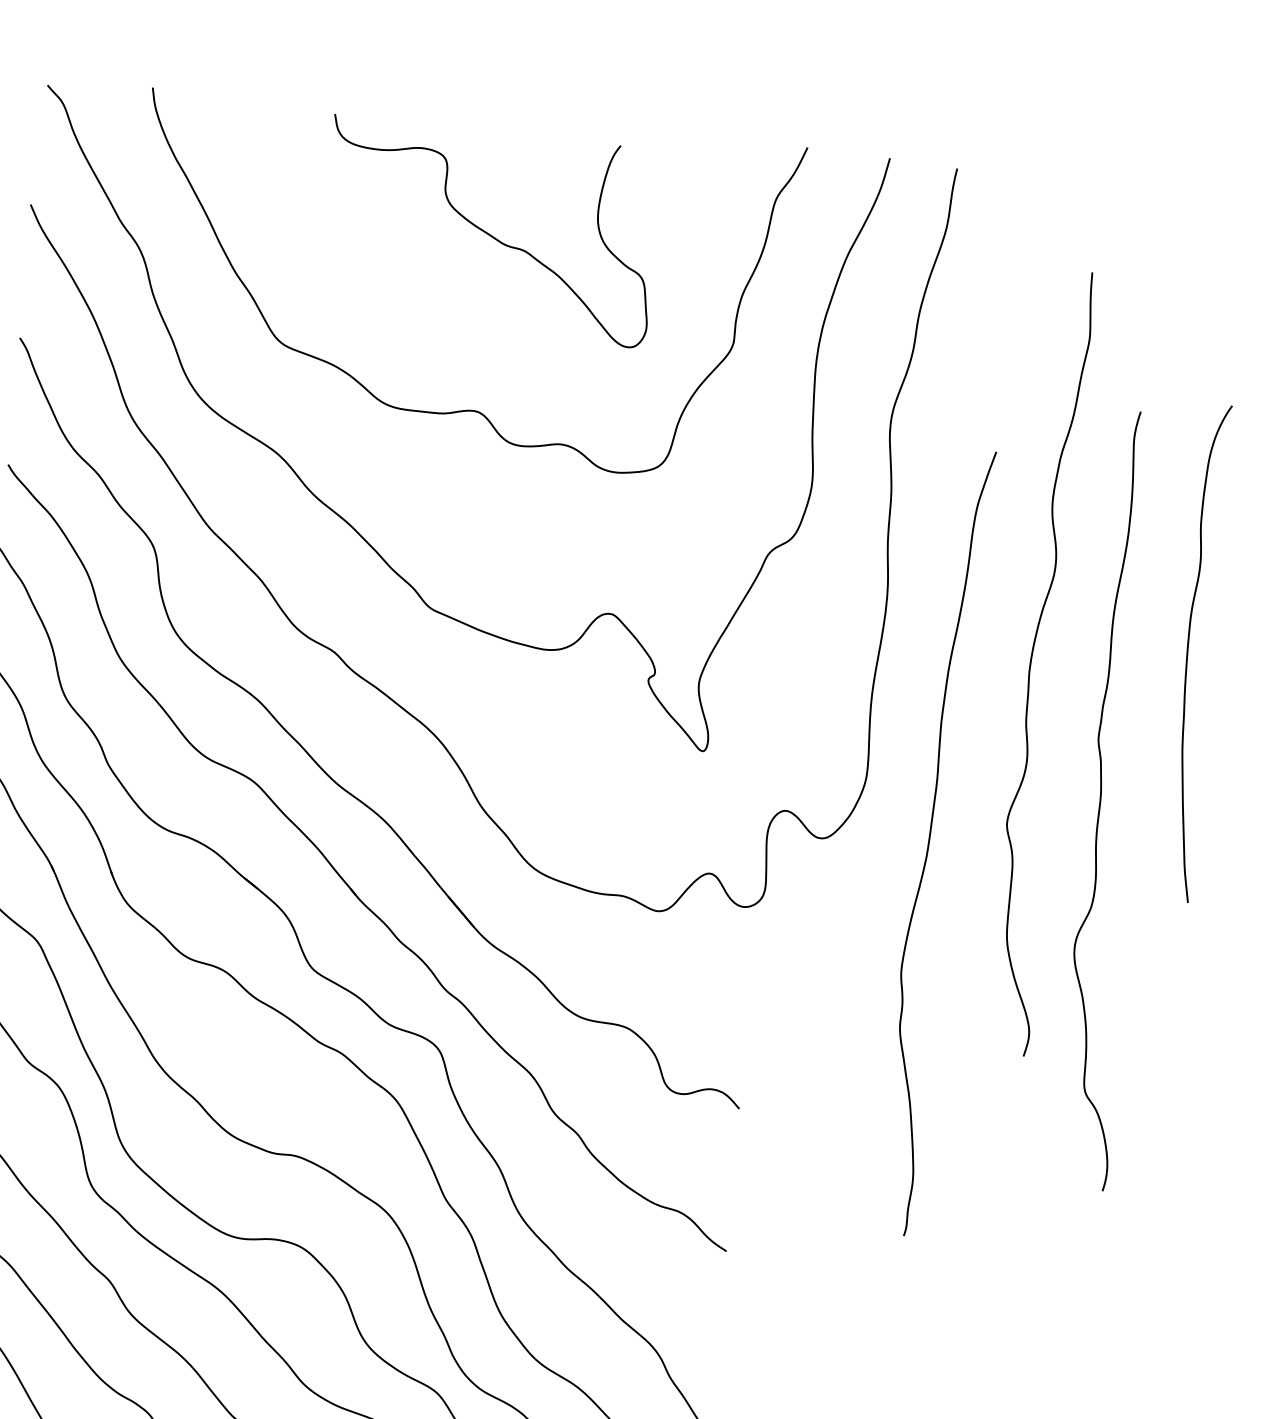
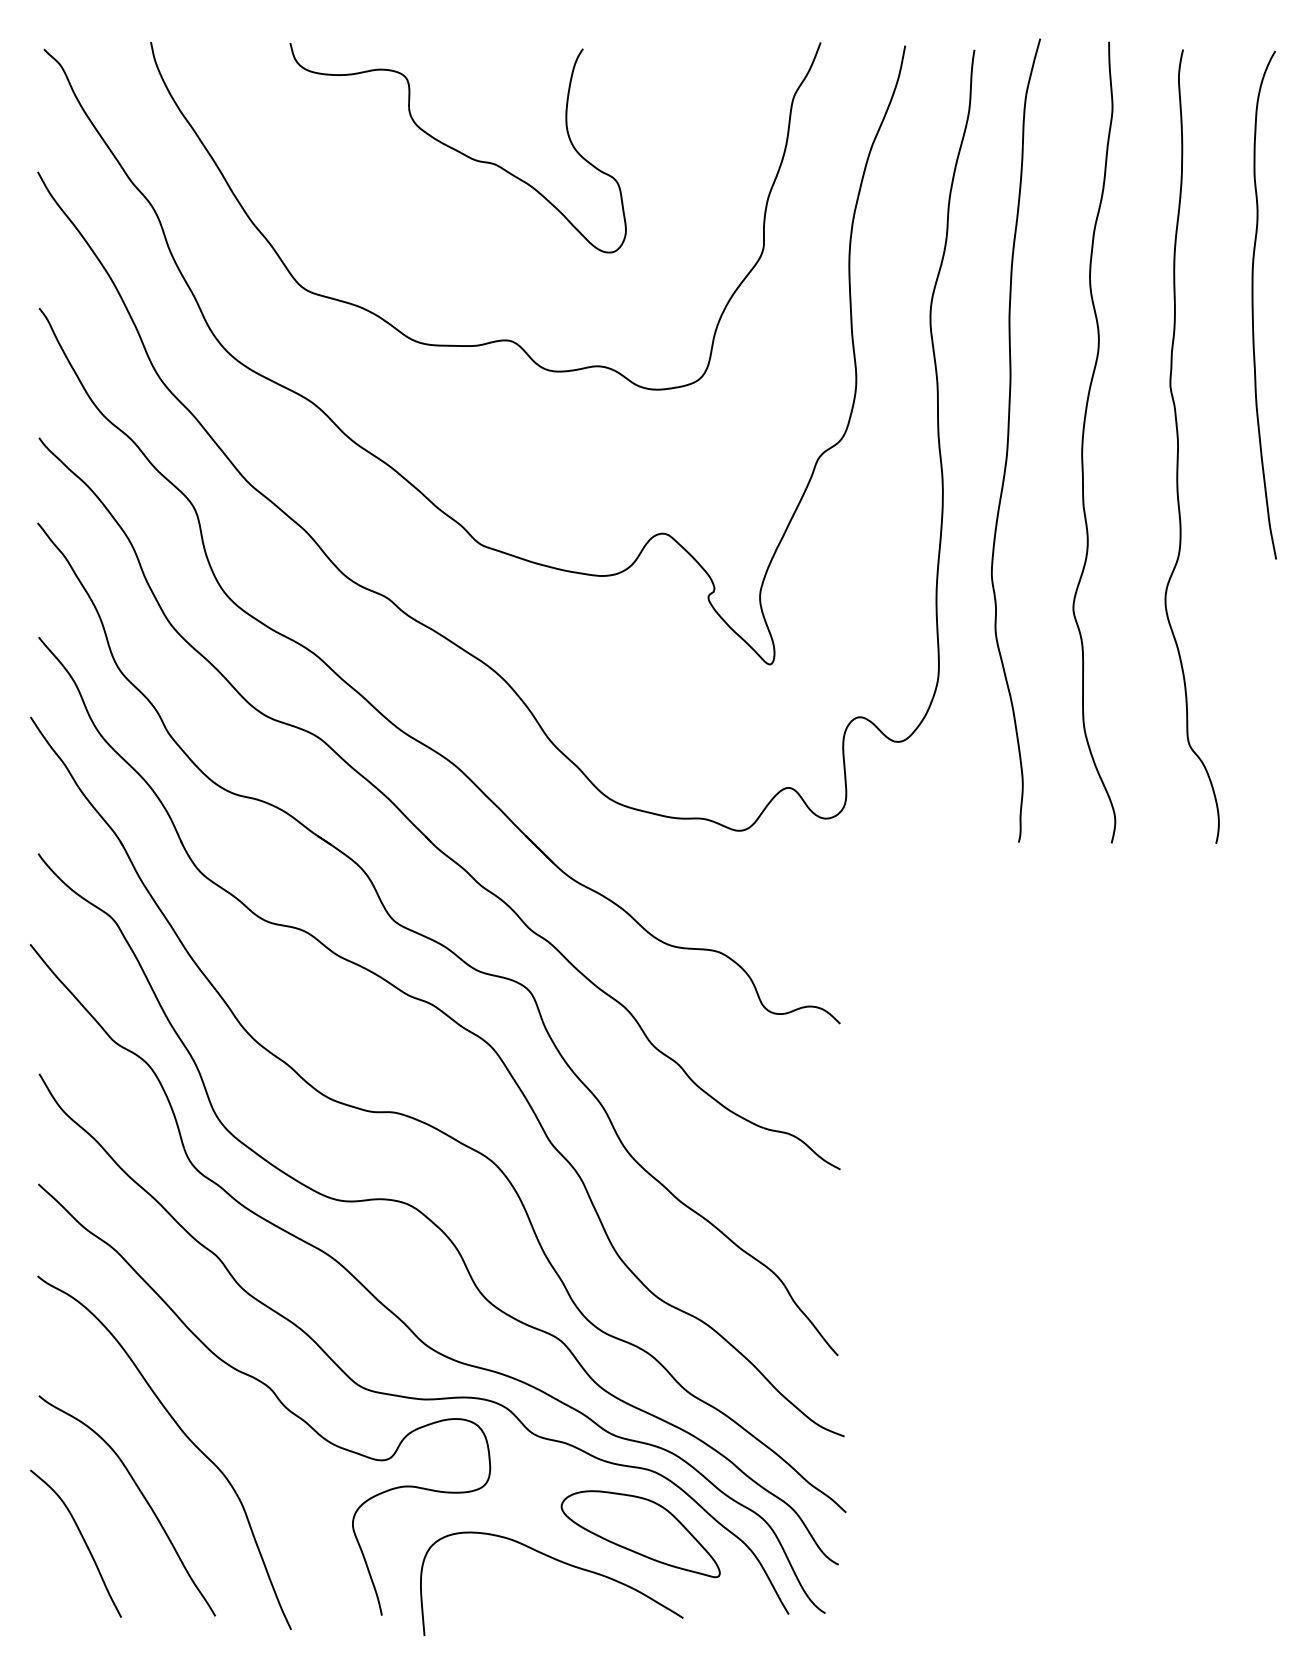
curve: (488, 232) -> (456, 149), moved
curve: (1188, 651) -> (1253, 304), moved
curve: (1031, 661) -> (1083, 442), moved
curve: (1101, 799) -> (1178, 446), moved
curve: (929, 841) -> (1008, 440), moved

